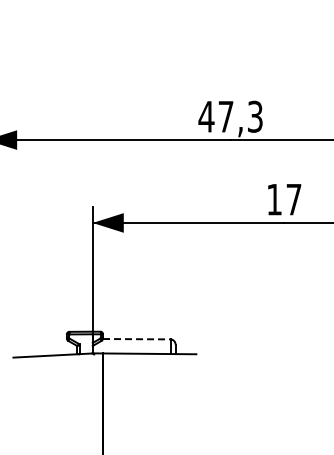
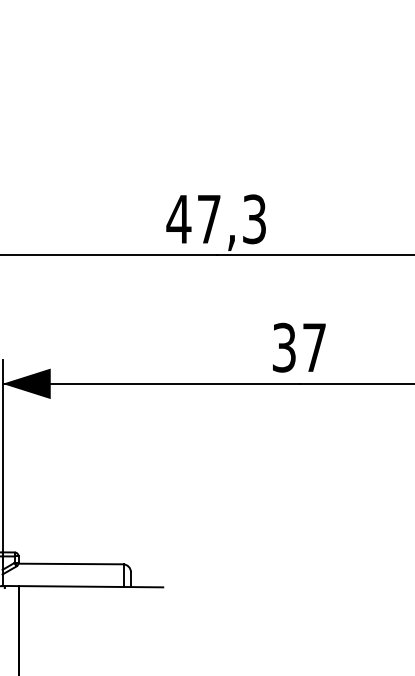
text: (274, 199) -> (284, 347), 17 -> 37
line: (136, 339) -> (70, 564), dashed -> solid

